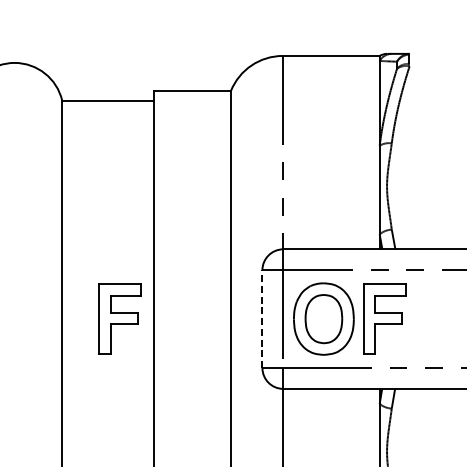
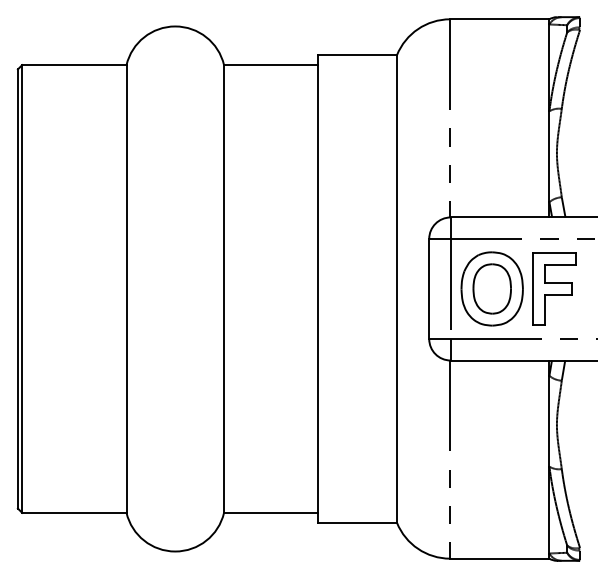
part: (120, 318) -> (283, 288), removed
line: (262, 318) -> (429, 288), dashed -> solid

